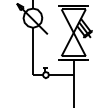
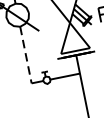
line: (33, 51) -> (26, 55), solid -> dashed

